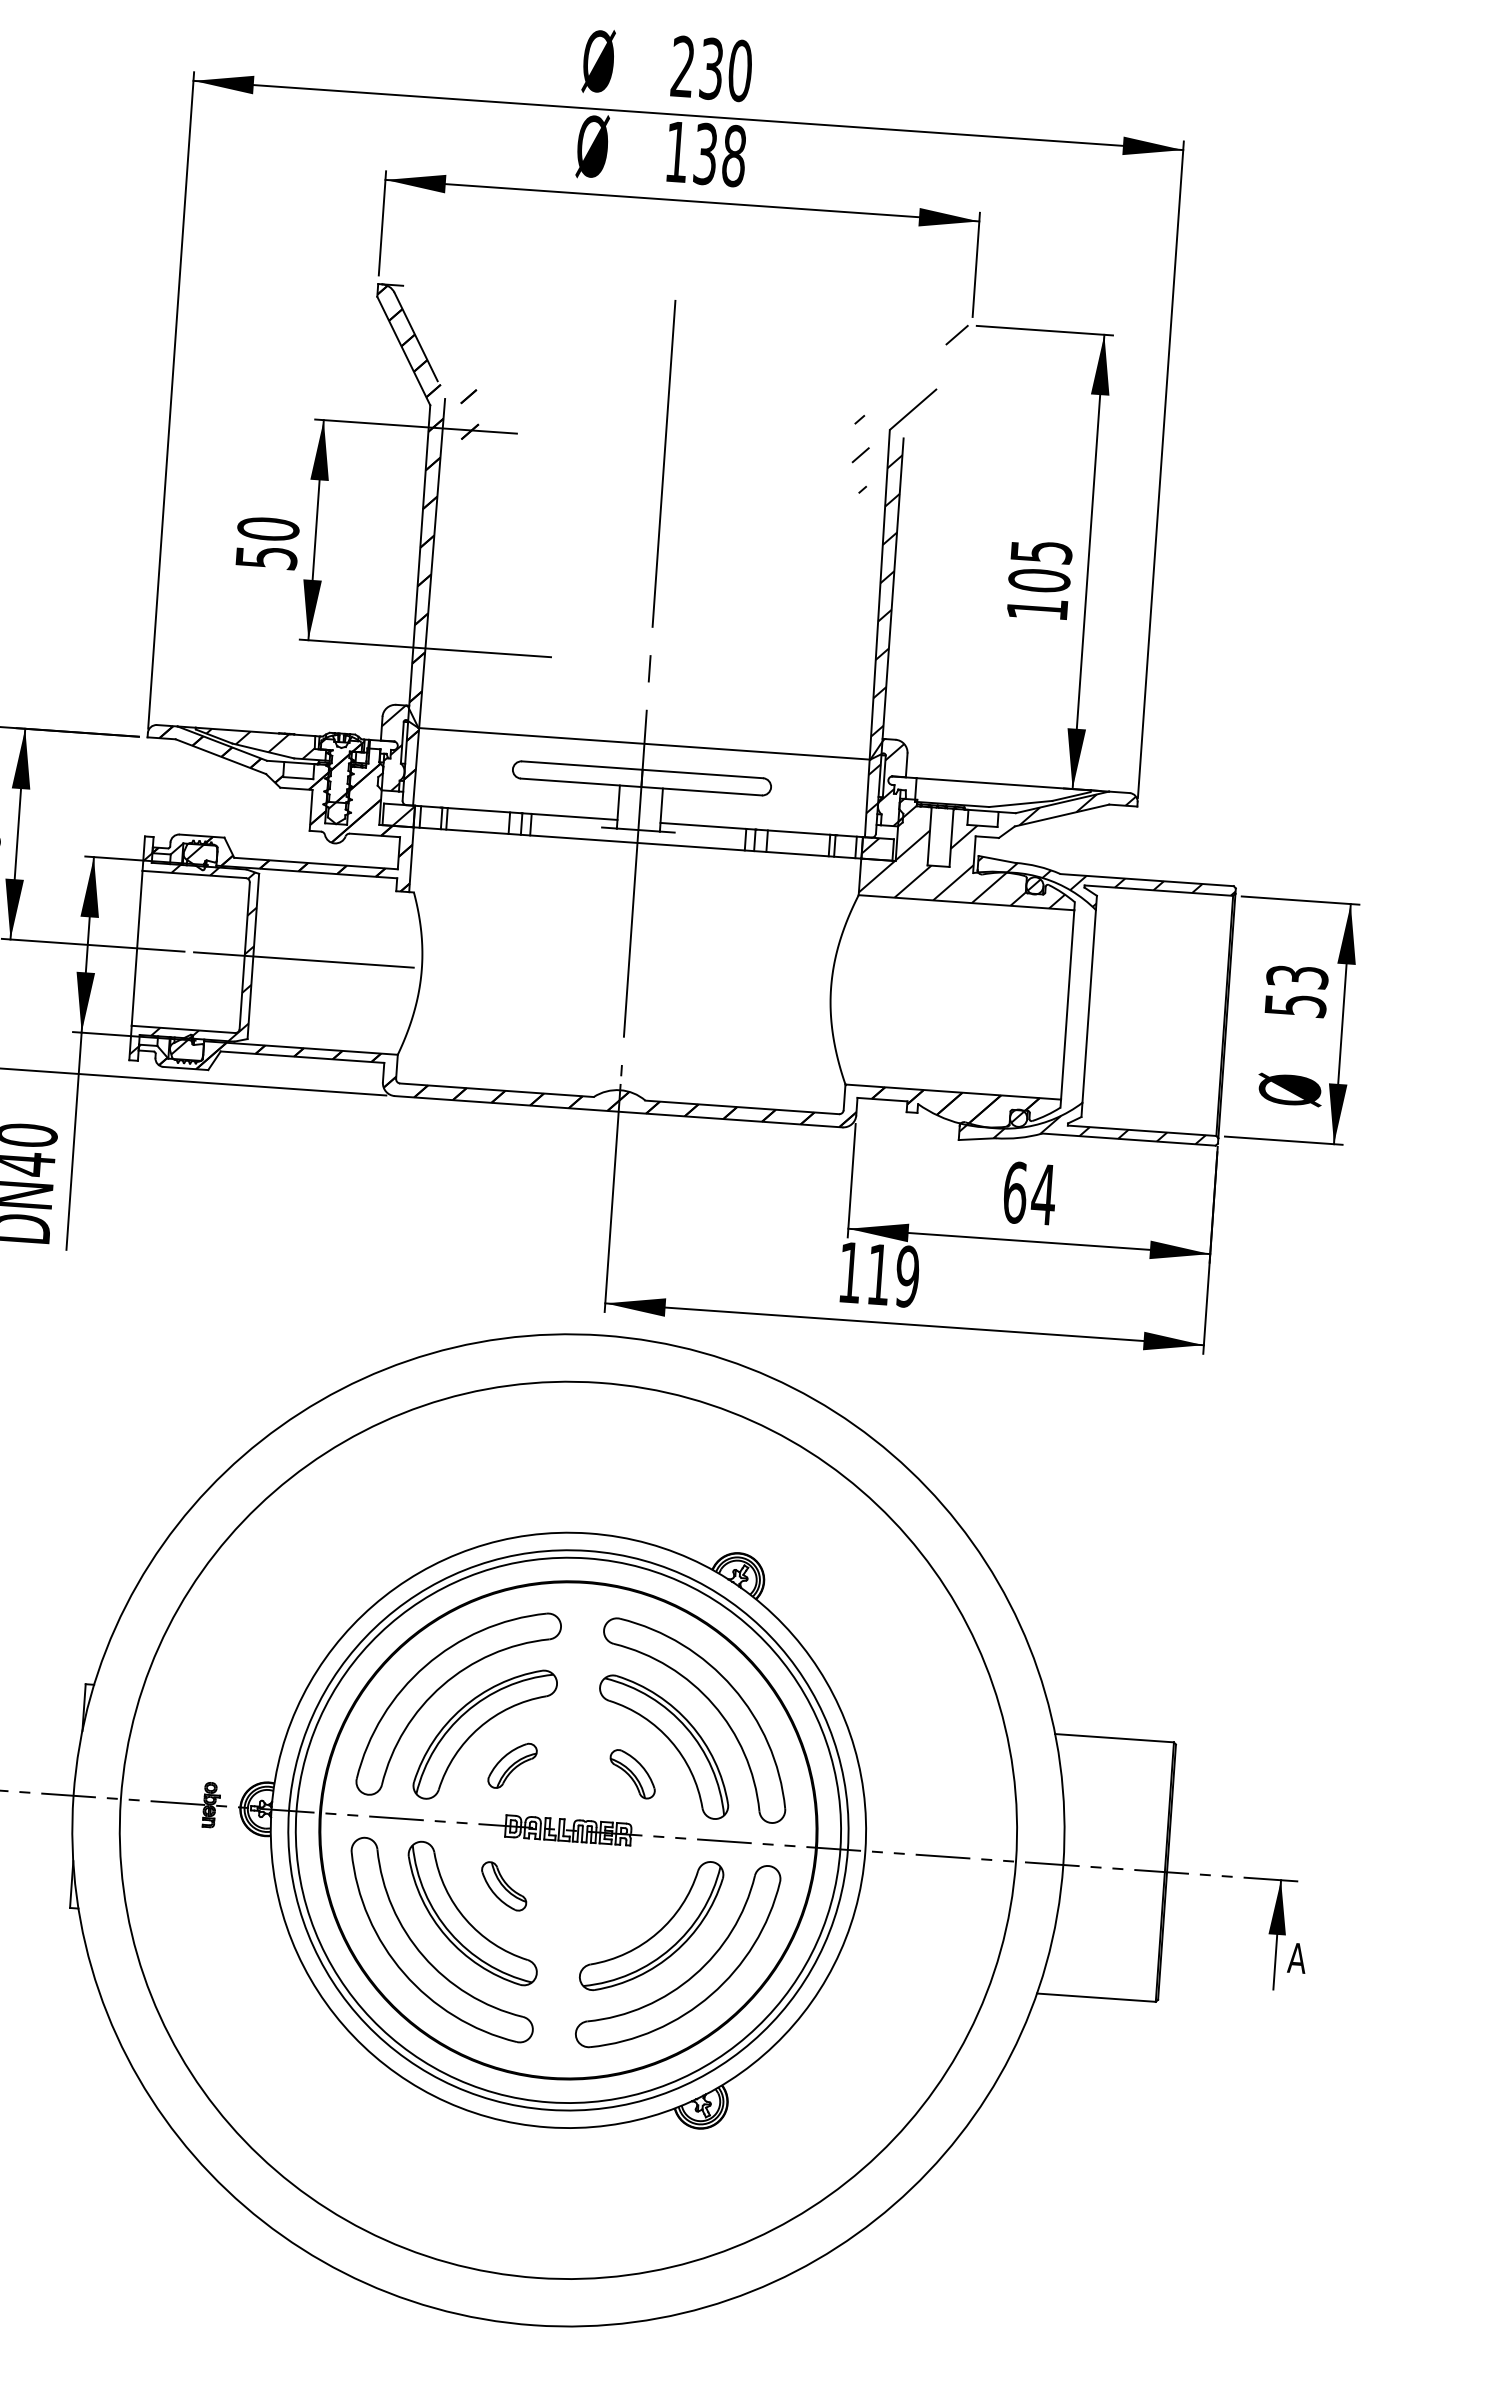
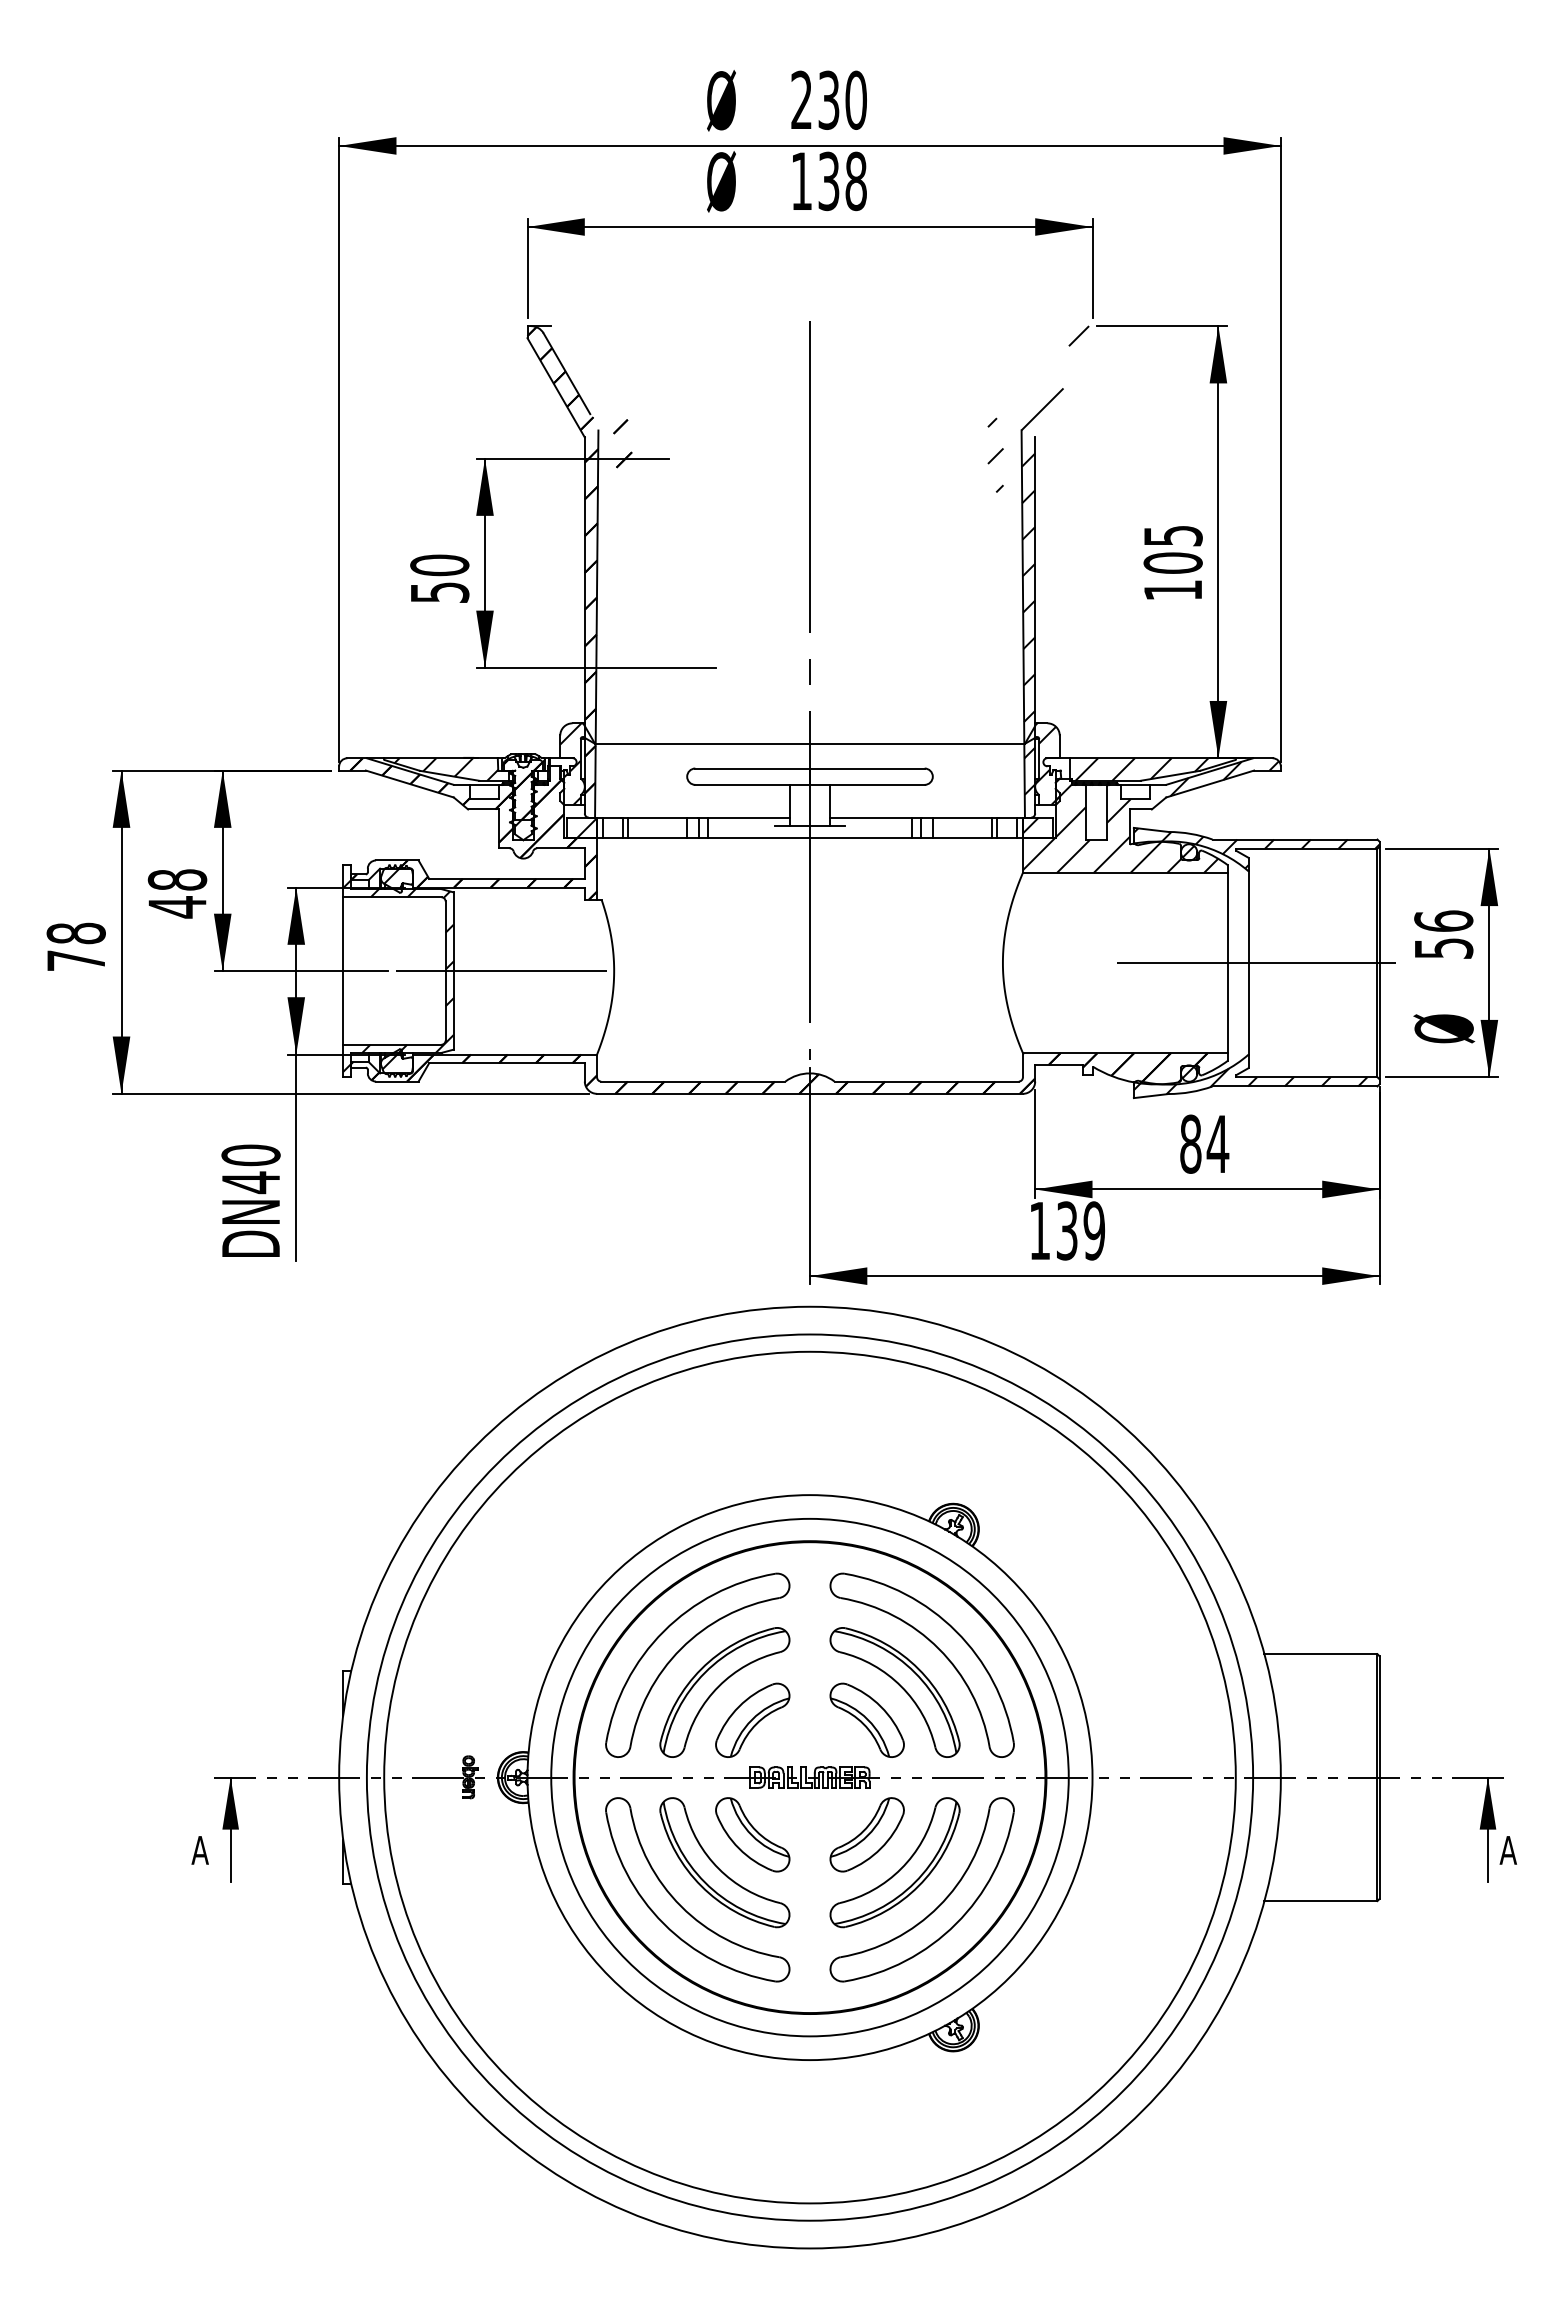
hatch: (990, 795) -> (1141, 769), added
text: (1297, 976) -> (1443, 920), 53 -> 56
line: (1097, 1007) -> (1256, 963), added
text: (1014, 1191) -> (1190, 1143), 64 -> 84
text: (879, 1274) -> (1067, 1230), 119 -> 139
part: (512, 1765) -> (752, 1719), size x1.67
part: (632, 1773) -> (866, 1719), size x1.67
circle: (567, 1830) -> (809, 1777), size x1.67
part: (503, 1885) -> (752, 1834), size x1.67
part: (623, 1894) -> (866, 1834), added

